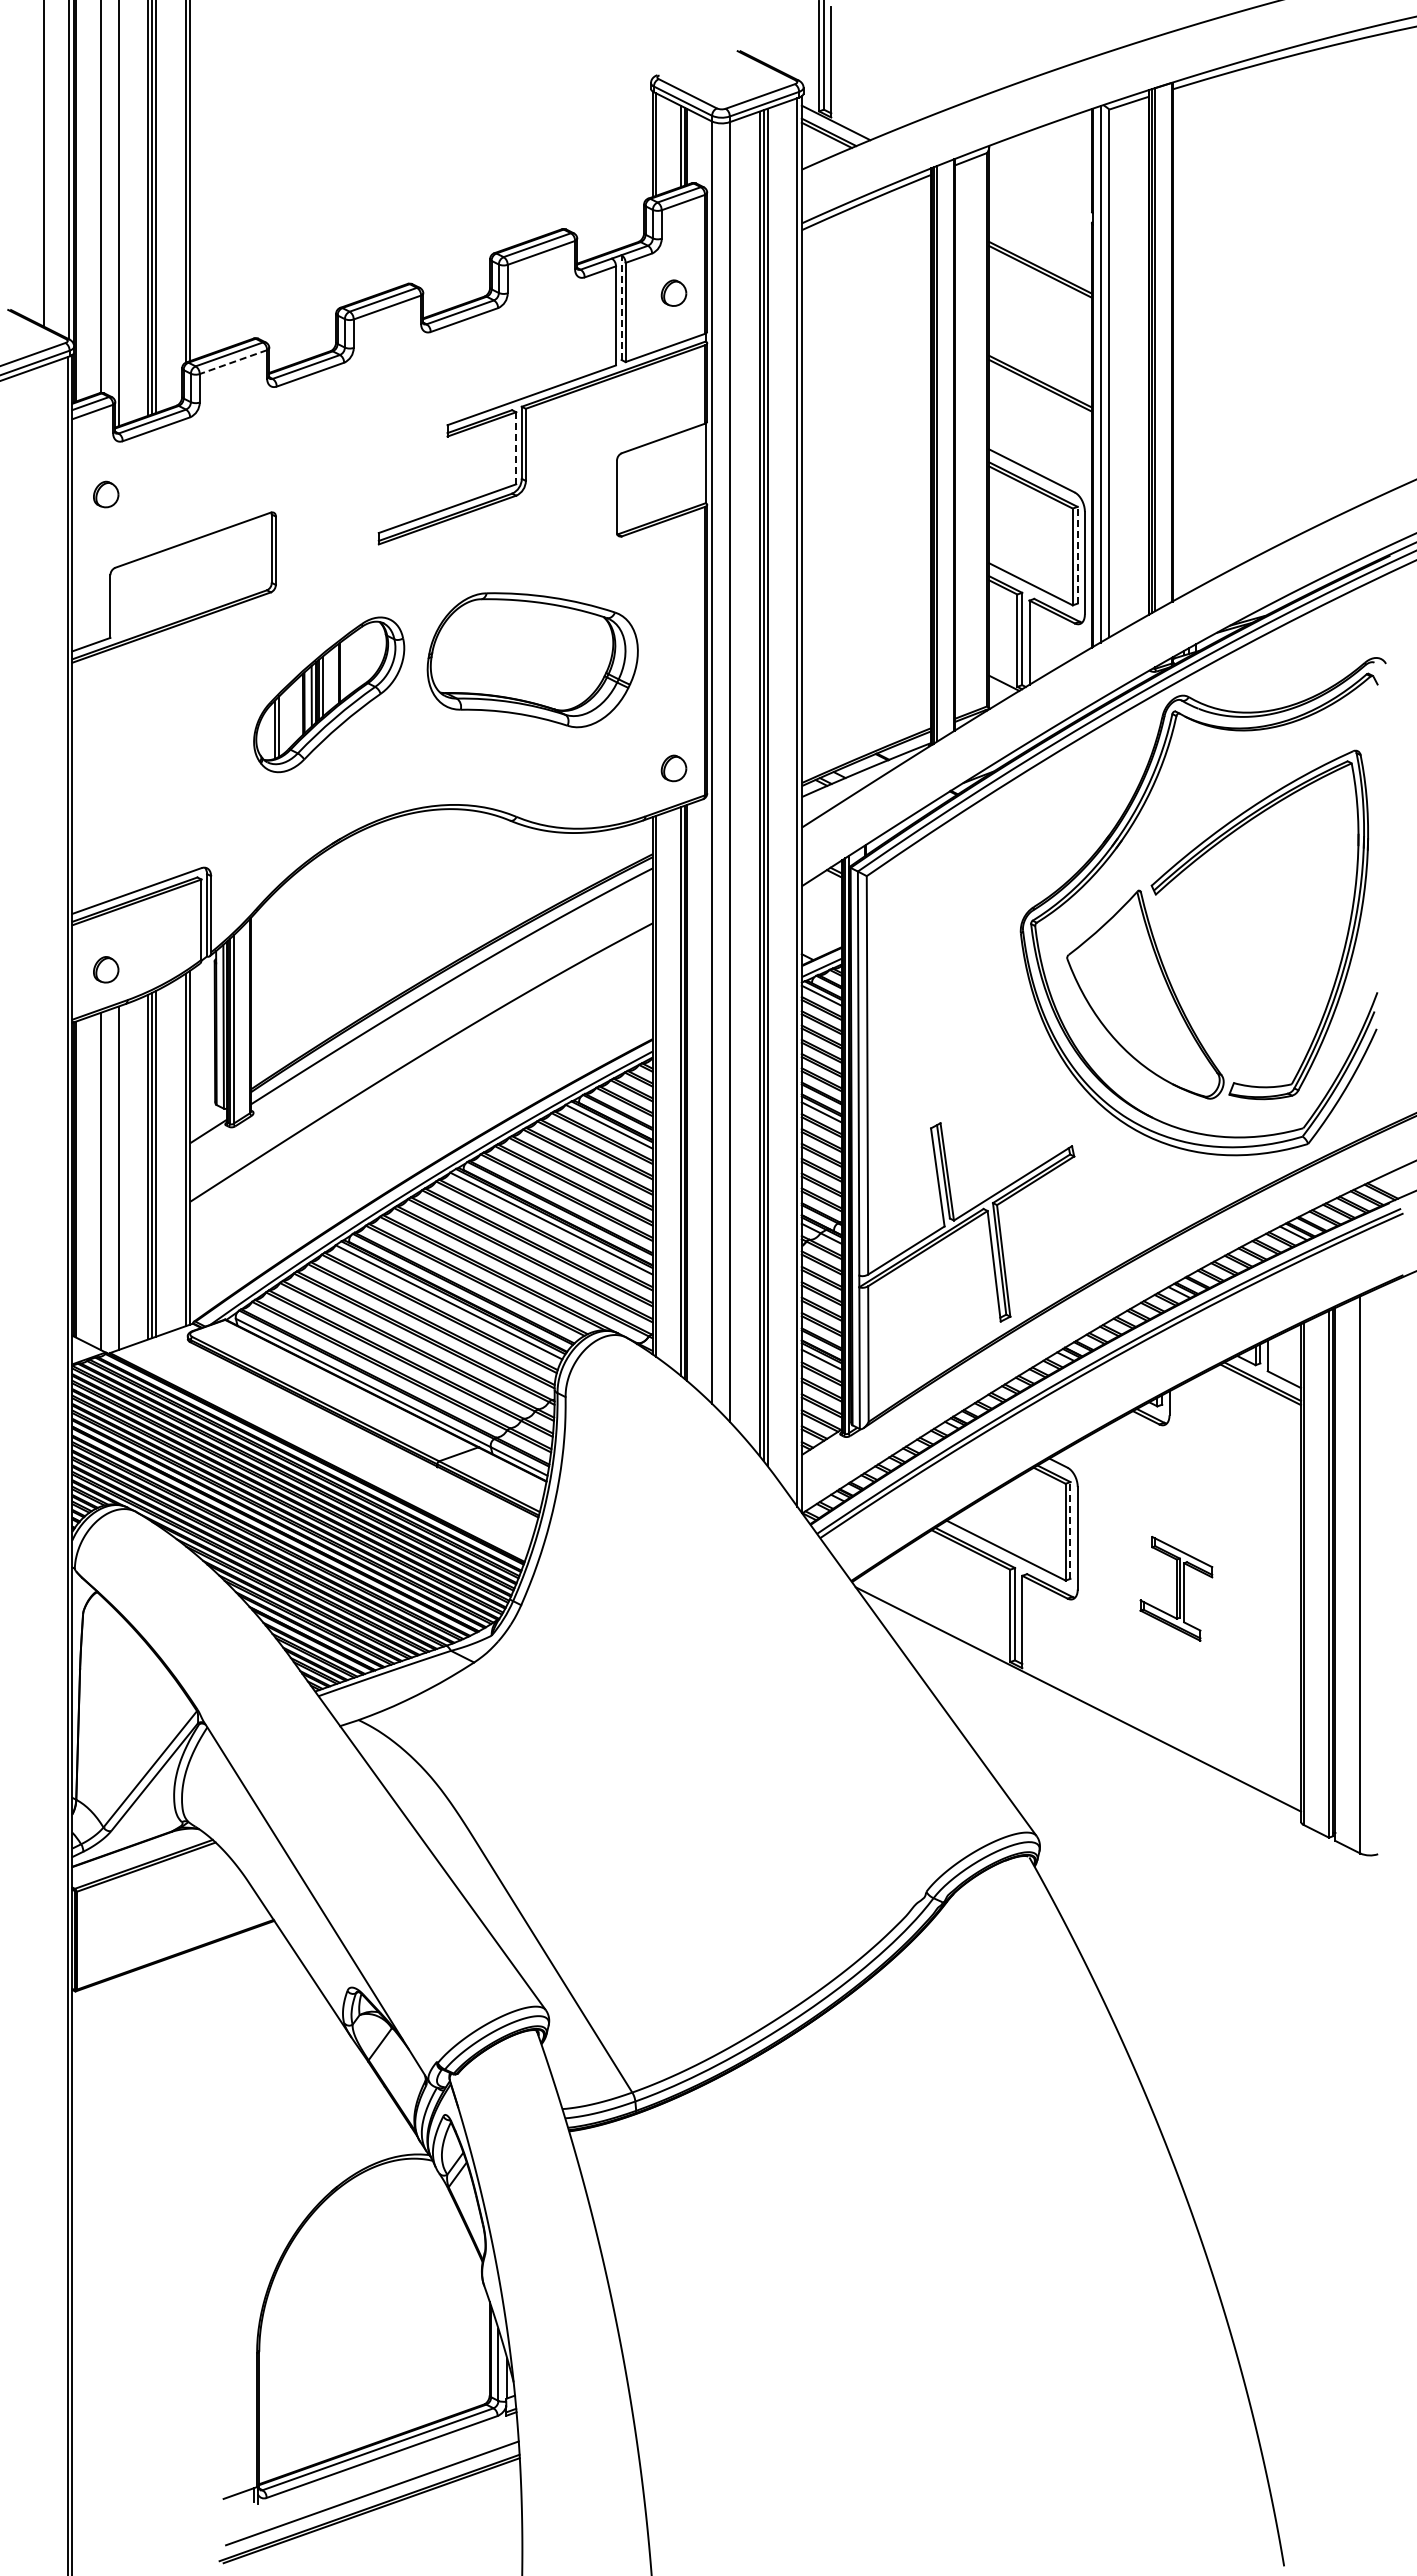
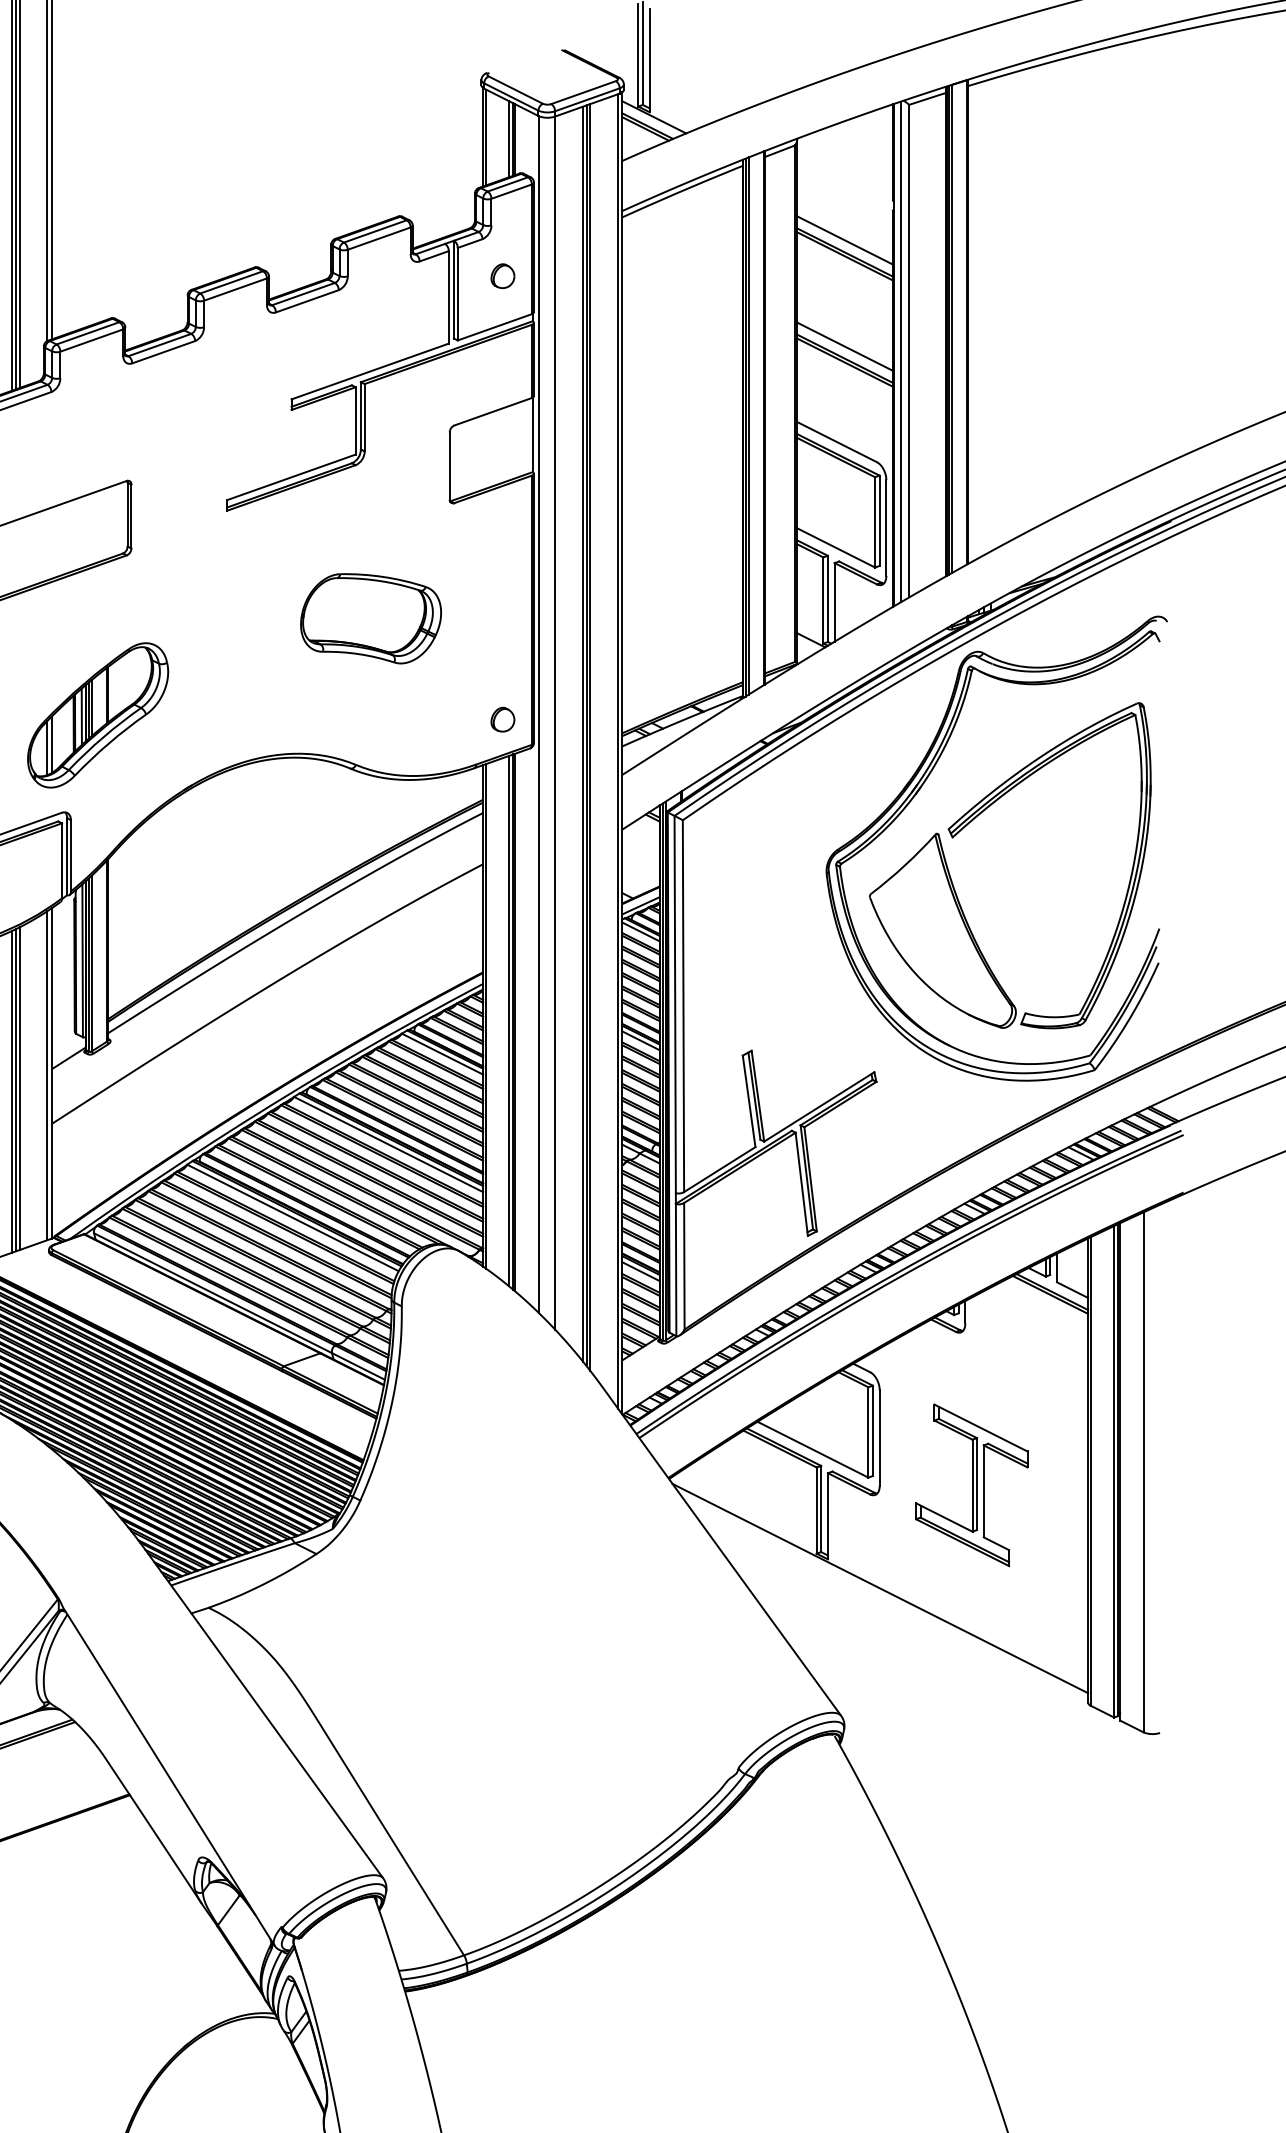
line: (1040, 254) -> (844, 240), added
line: (621, 307) -> (453, 289), dashed -> solid
line: (233, 362) -> (91, 340), dashed -> solid
line: (1040, 368) -> (844, 346), added
line: (516, 448) -> (355, 421), dashed -> solid
line: (1077, 554) -> (879, 520), dashed -> solid
part: (532, 660) -> (370, 618), size x0.71
part: (329, 694) -> (98, 715), moved
line: (1070, 1529) -> (872, 1429), dashed -> solid
part: (1176, 1588) -> (971, 1484), size x1.67

